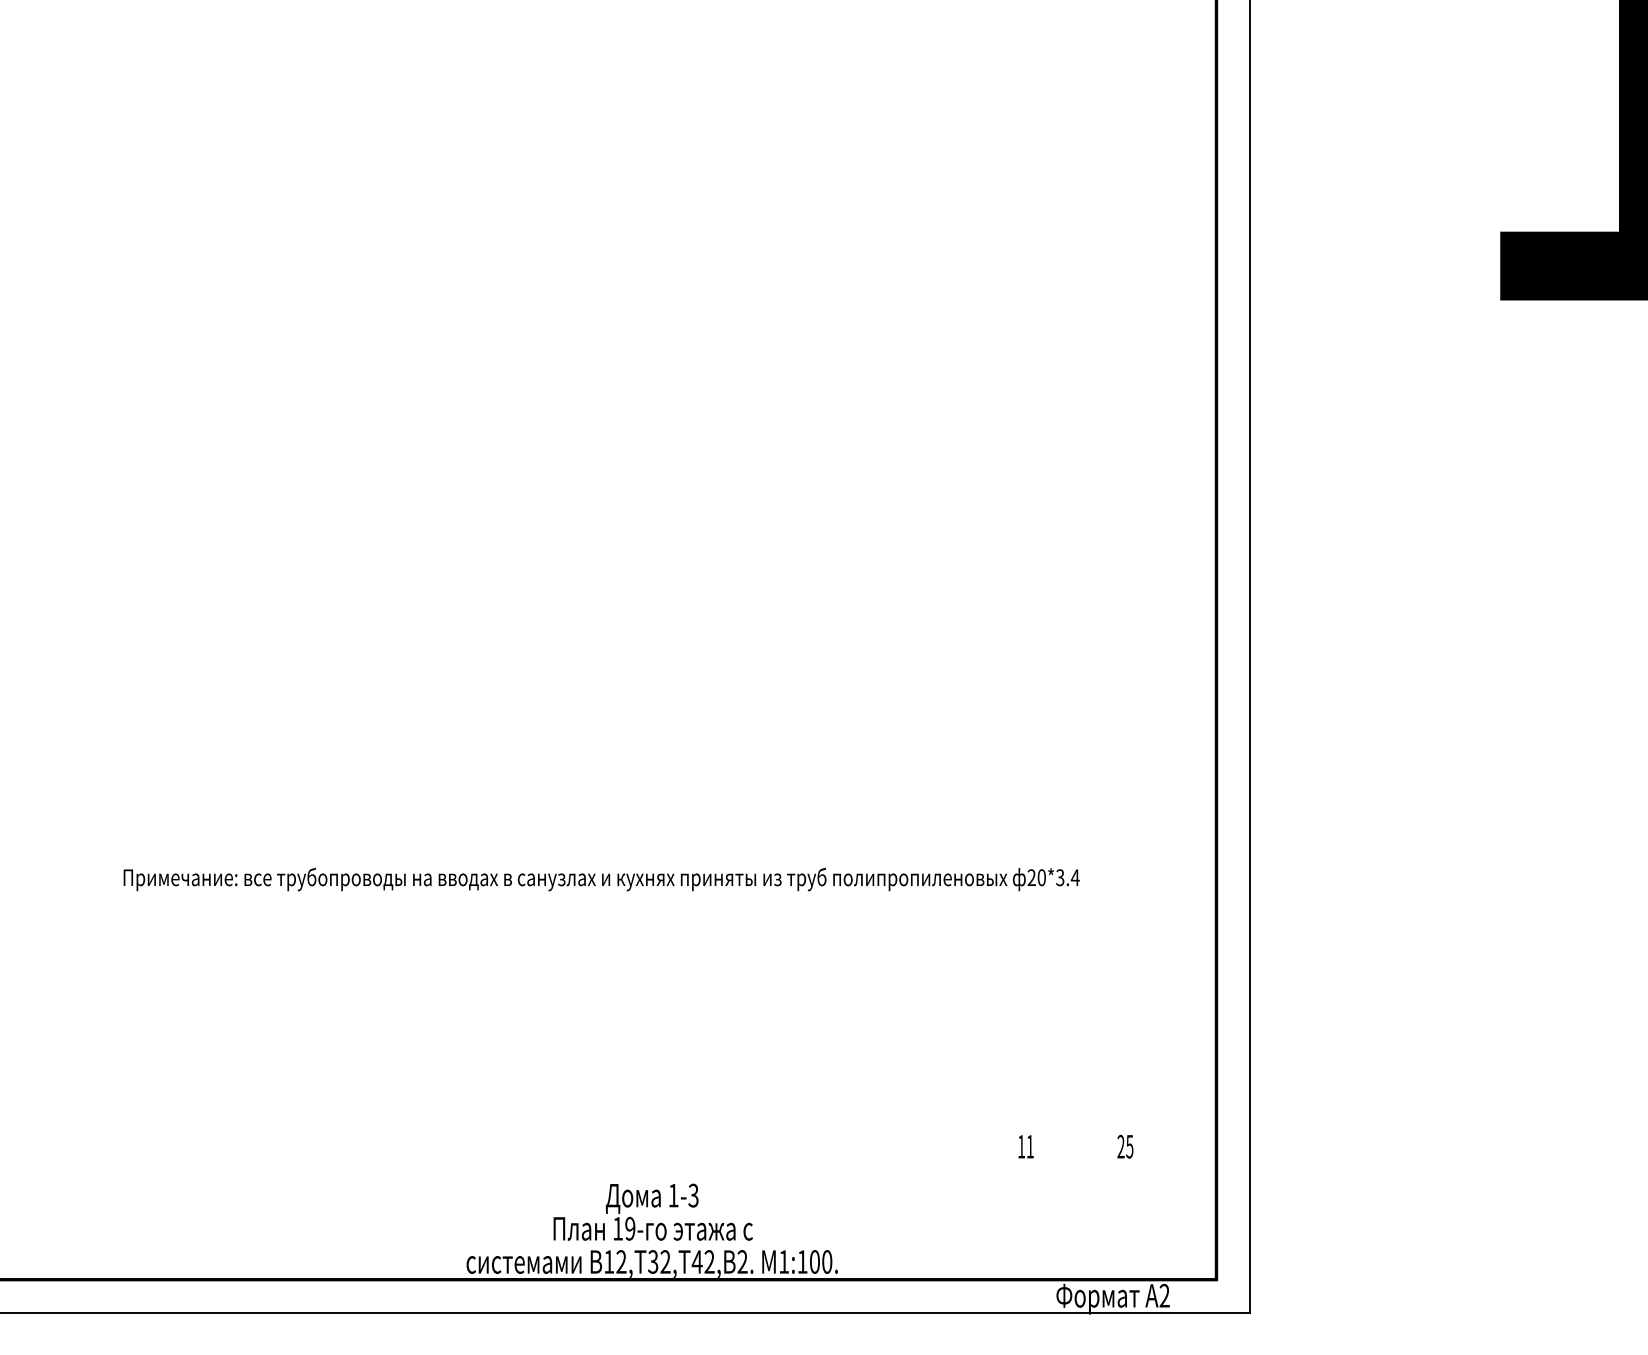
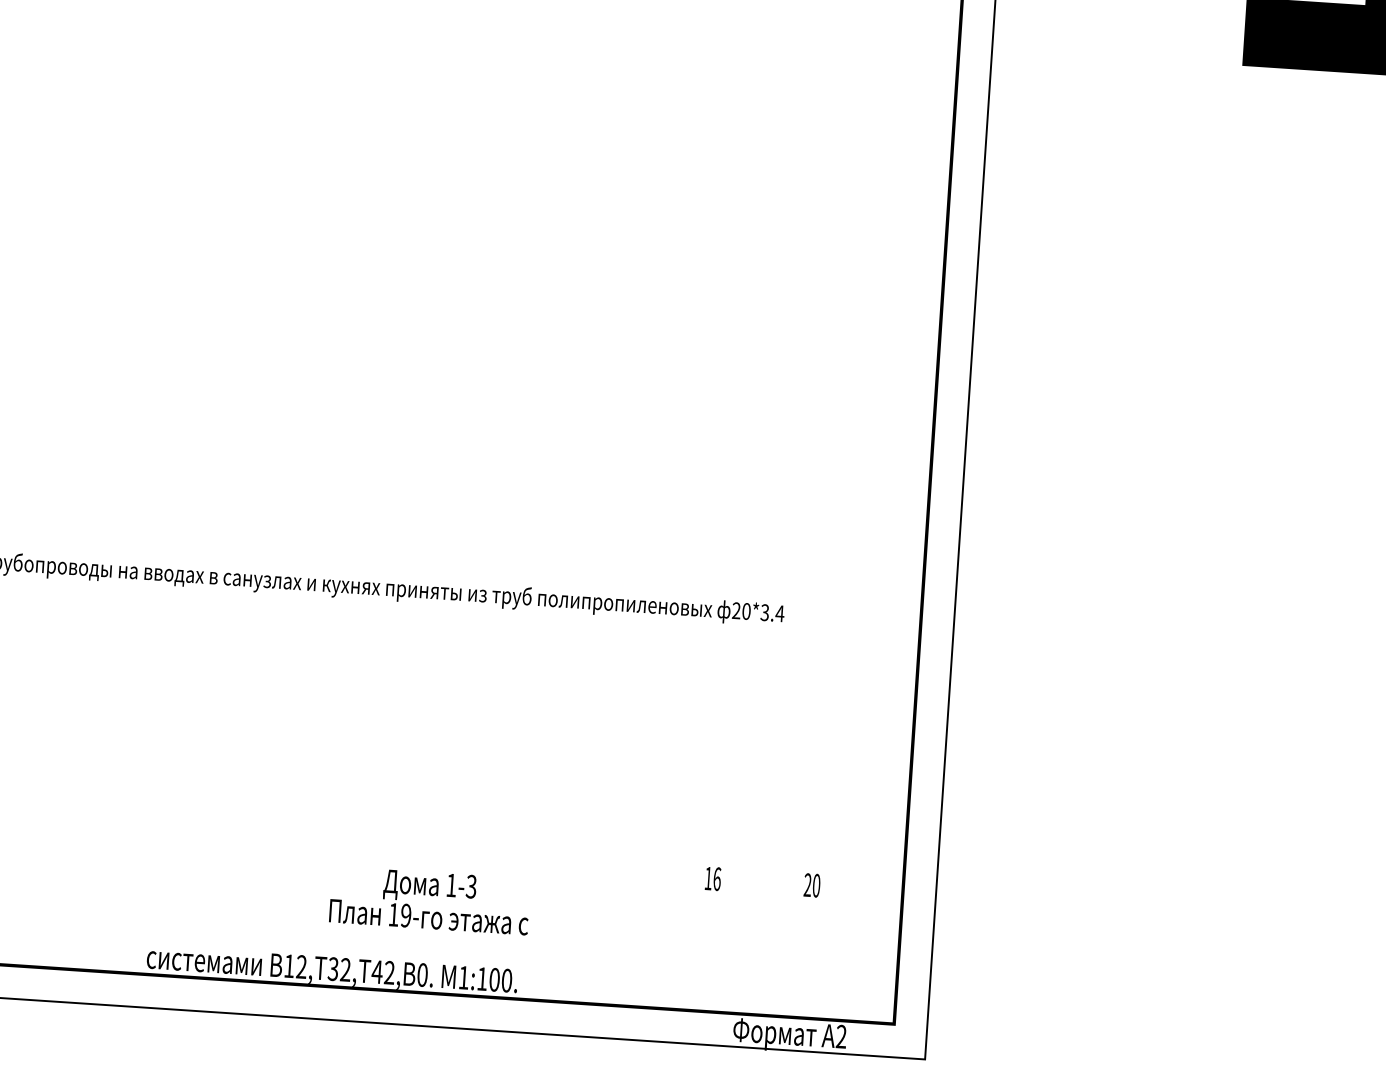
text: (1030, 1146) -> (717, 878), 11 -> 16
text: (1129, 1146) -> (816, 885), 25 -> 20
text: (652, 1211) -> (429, 899), moved
text: (742, 1261) -> (422, 974), 2. -> 0.

